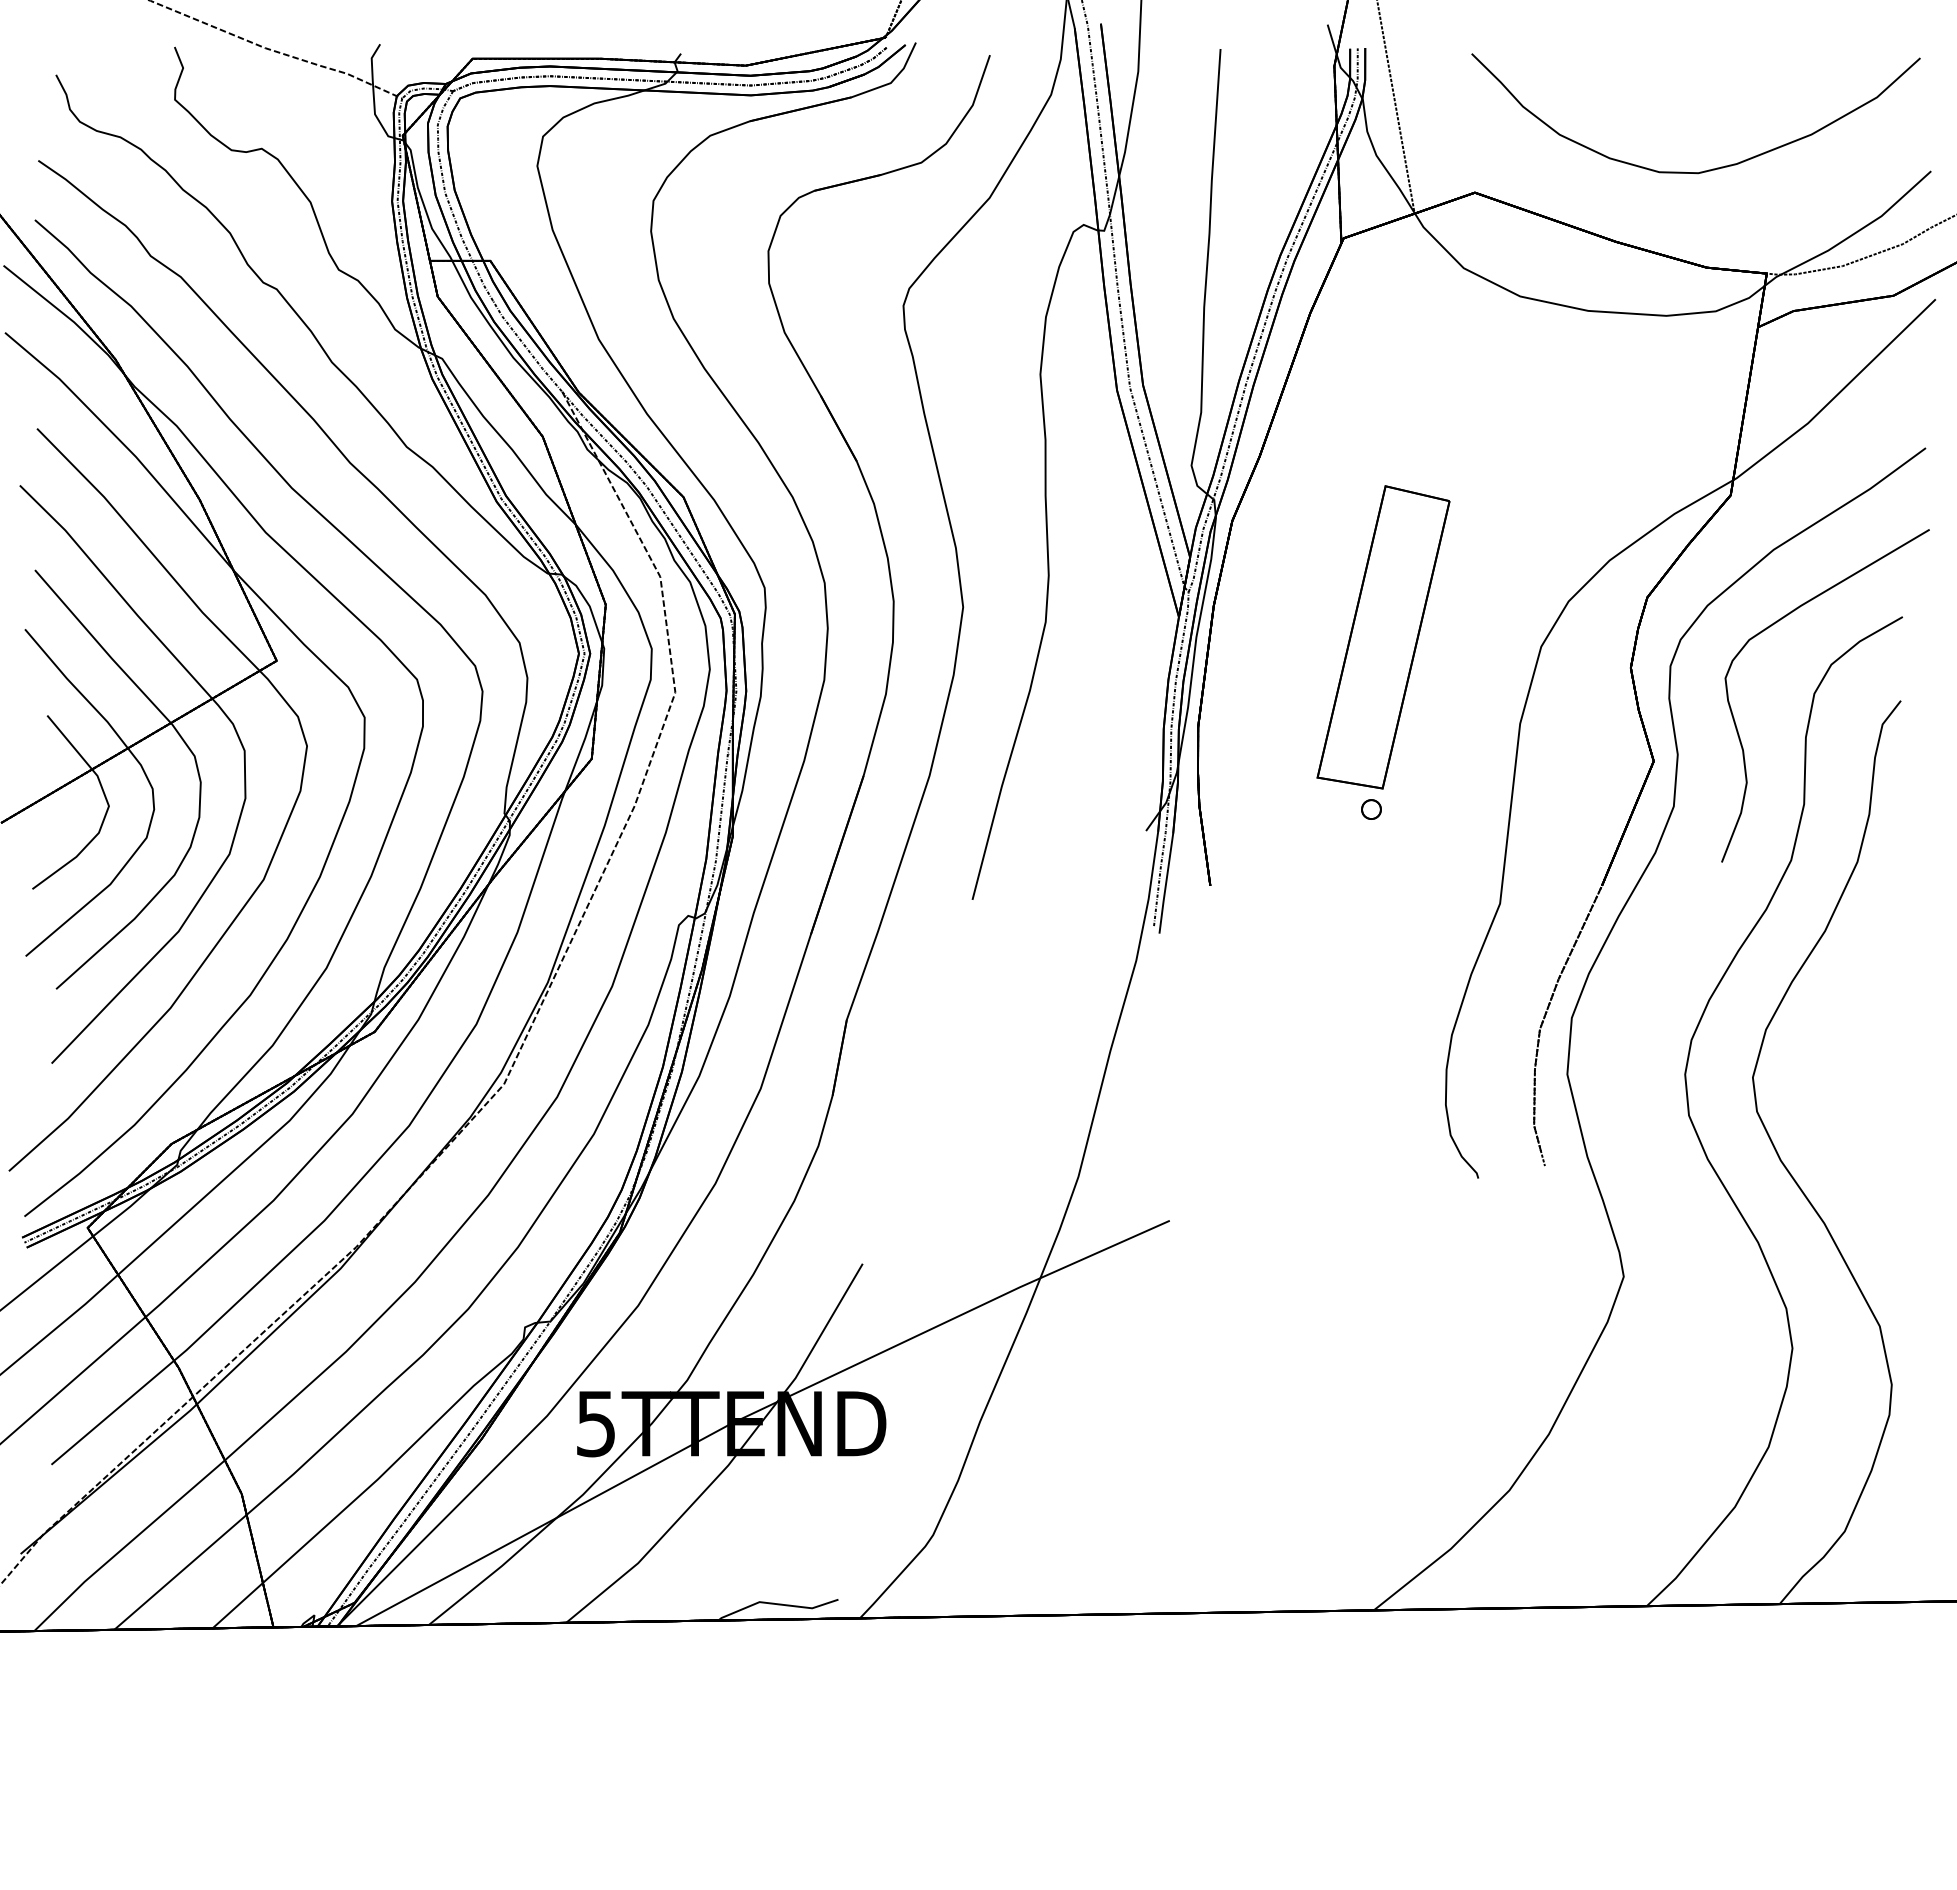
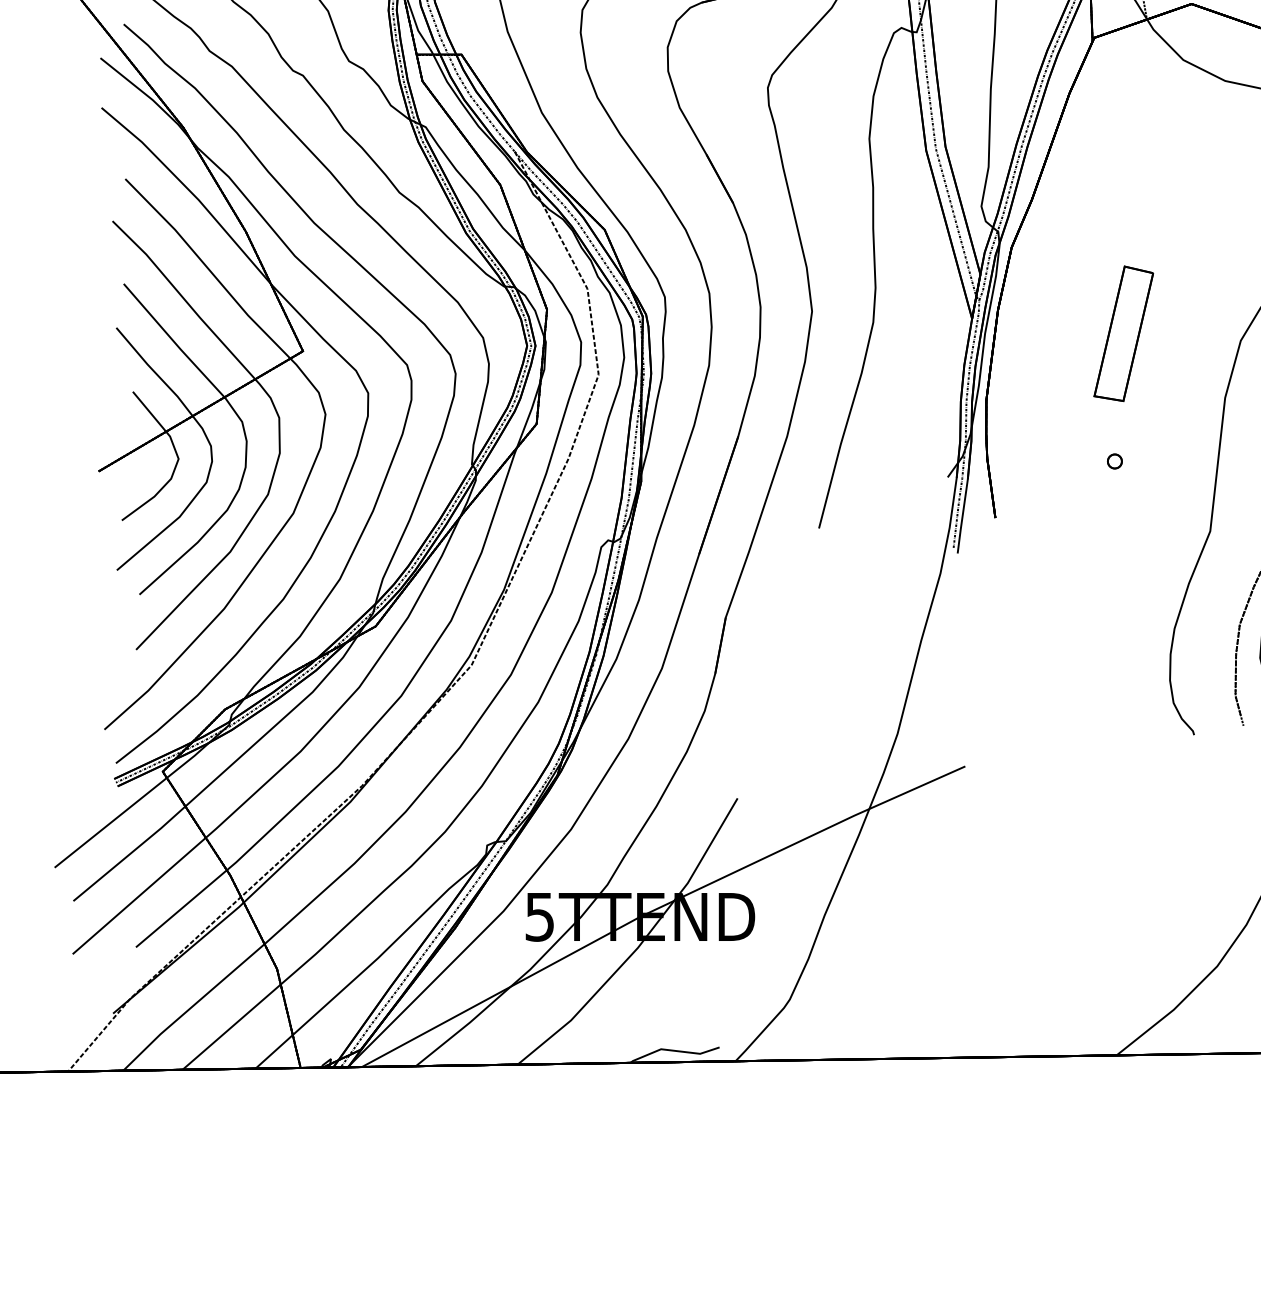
part: (1383, 637) -> (1123, 333), size x0.6

